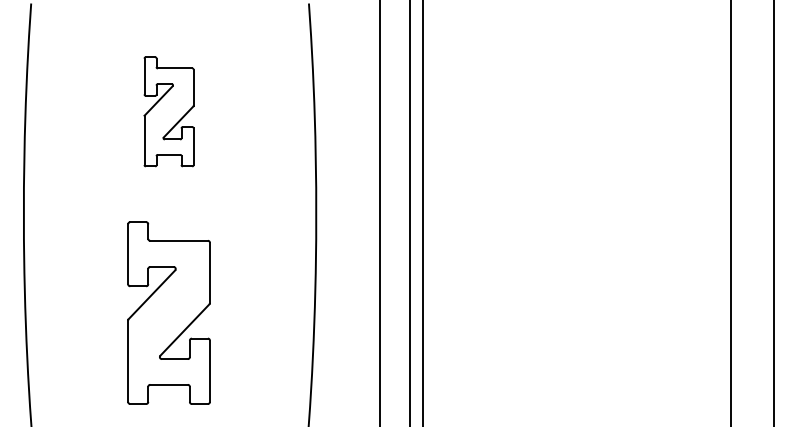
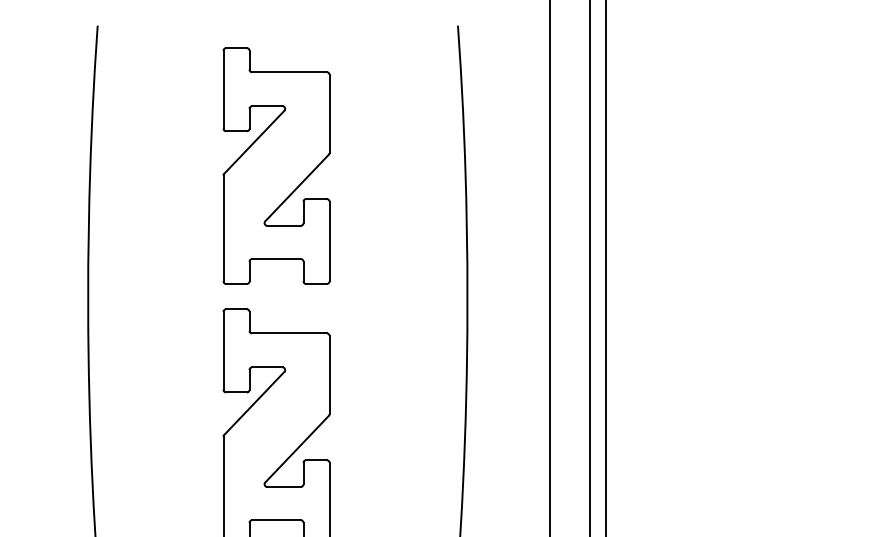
part: (168, 111) -> (275, 165), size x1.67

